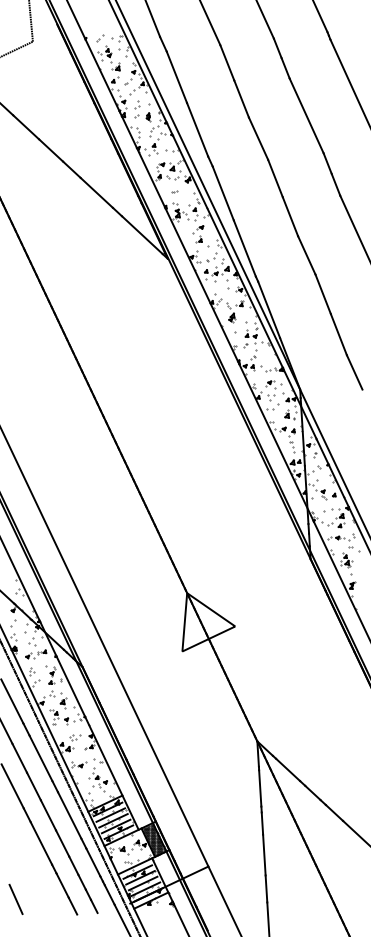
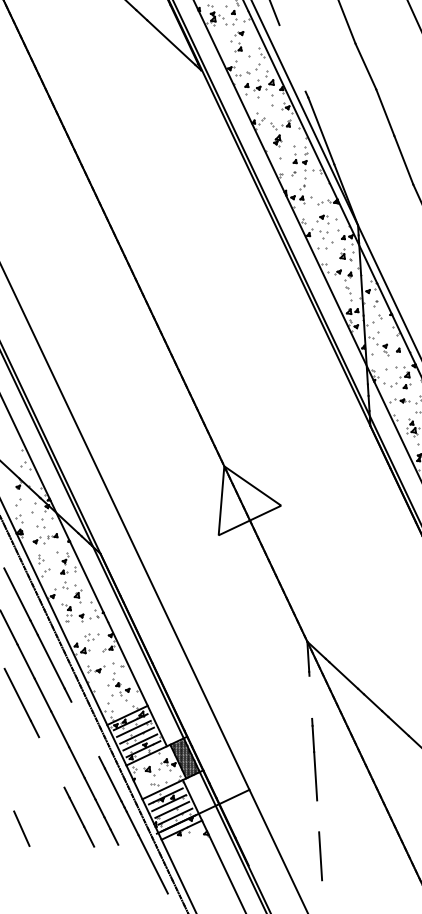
line: (244, 248) -> (292, 58), removed
line: (260, 788) -> (311, 697), removed
line: (69, 815) -> (85, 729), removed
line: (41, 843) -> (51, 762), removed
line: (266, 888) -> (318, 815), removed

